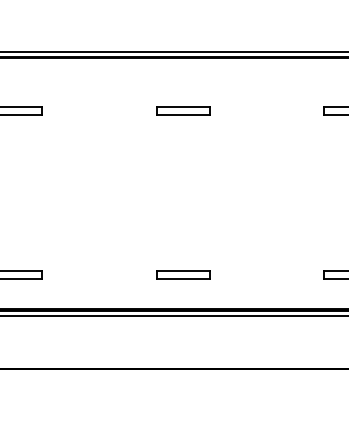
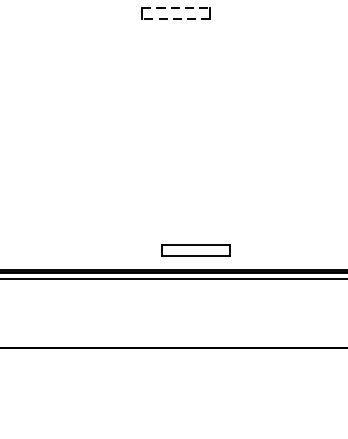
line: (183, 107) -> (176, 8), solid -> dashed
line: (182, 115) -> (175, 19), solid -> dashed
part: (183, 274) -> (196, 250), moved

